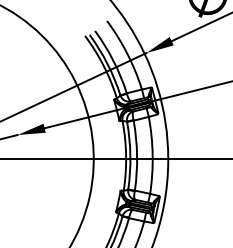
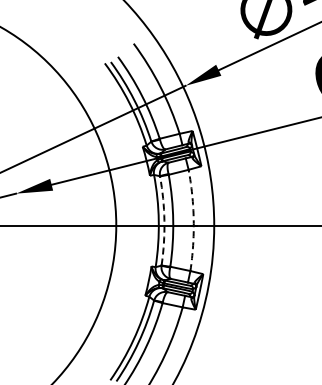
arc: (130, 155) -> (164, 220), solid -> dashed
arc: (152, 155) -> (193, 220), solid -> dashed

